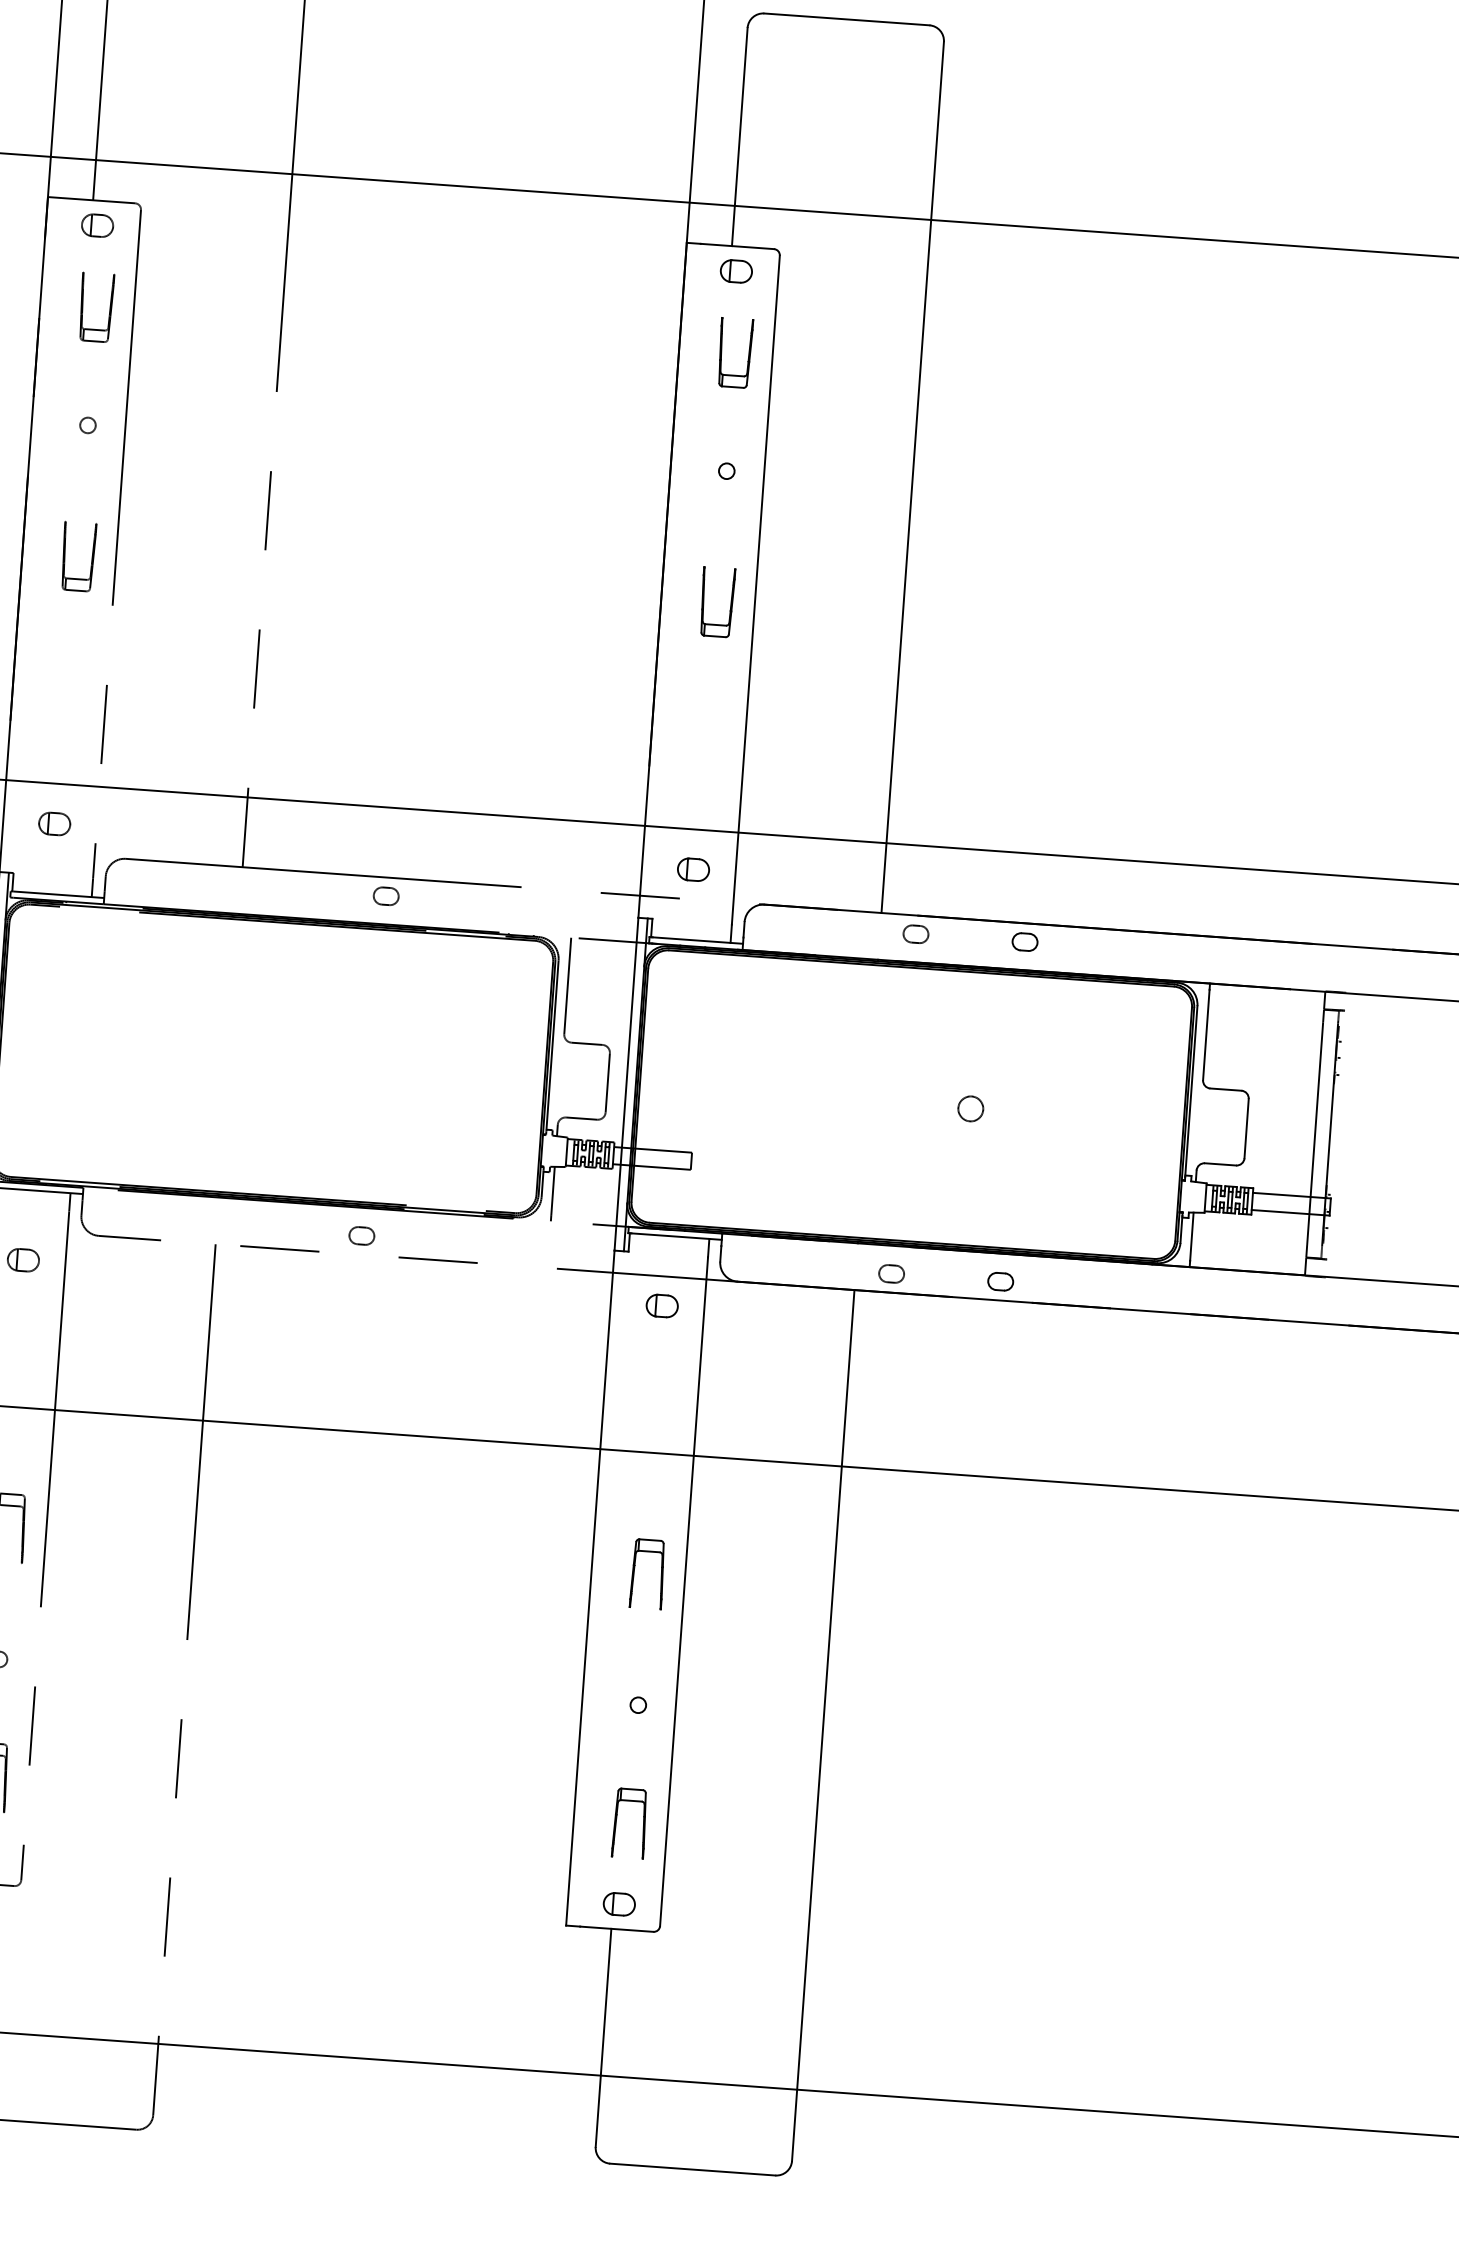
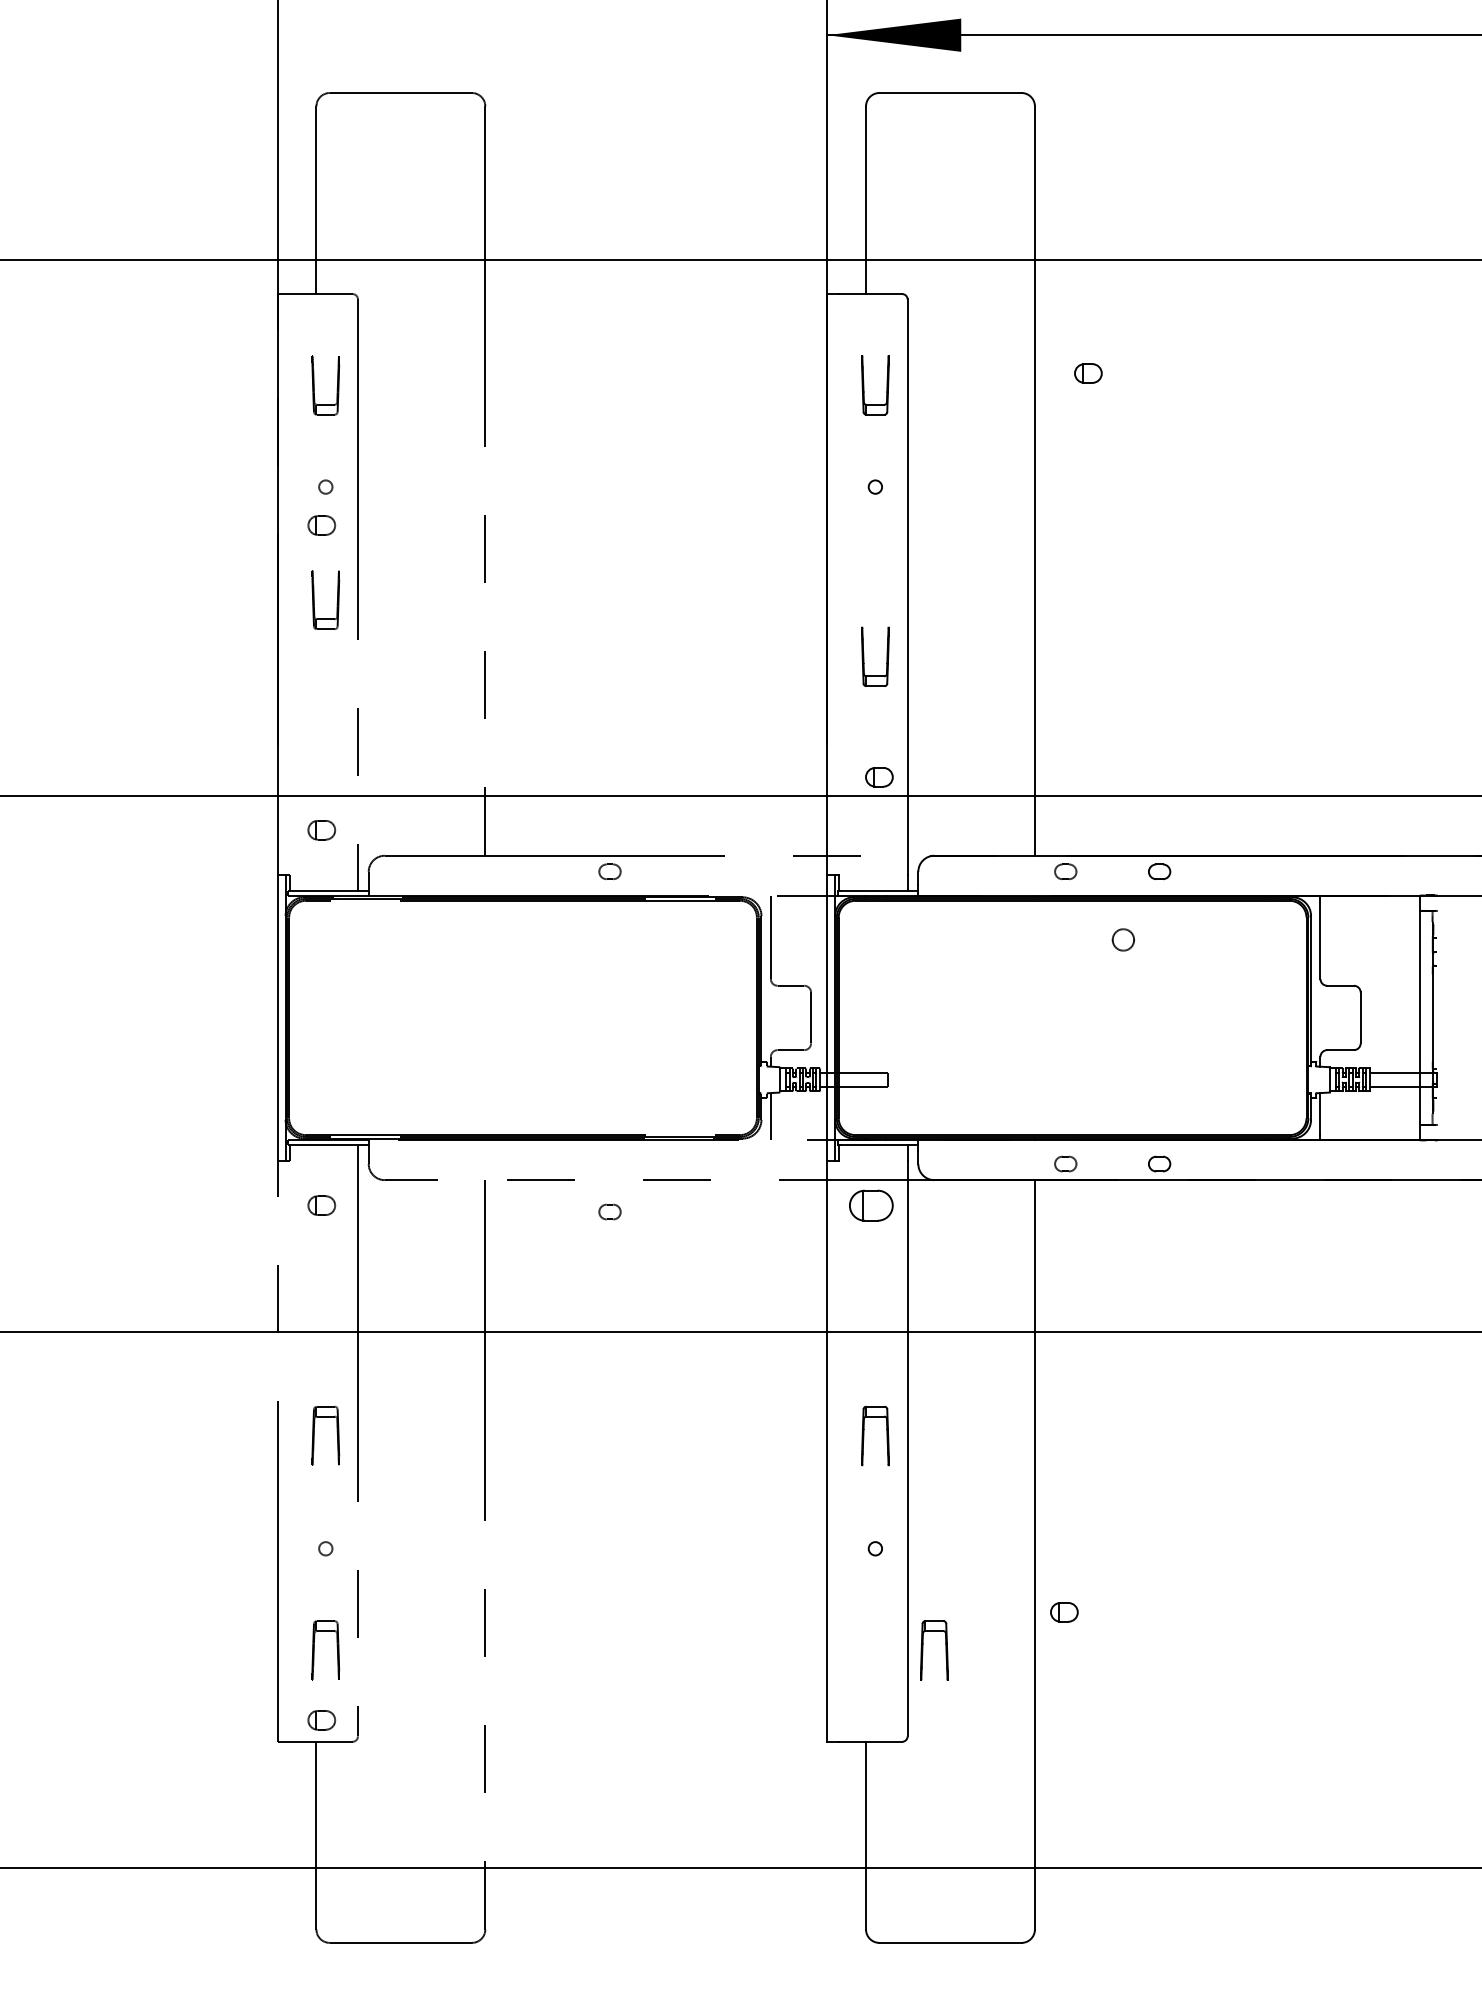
part: (97, 225) -> (321, 525), moved
part: (736, 271) -> (1088, 373), moved
part: (704, 600) -> (864, 656), moved
part: (693, 870) -> (879, 777), moved
circle: (969, 1108) -> (1122, 939), moved
part: (361, 1235) -> (609, 1211), moved
part: (662, 1305) -> (871, 1205), size x1.6
part: (617, 1822) -> (923, 1650), moved
part: (619, 1904) -> (1064, 1612), moved

